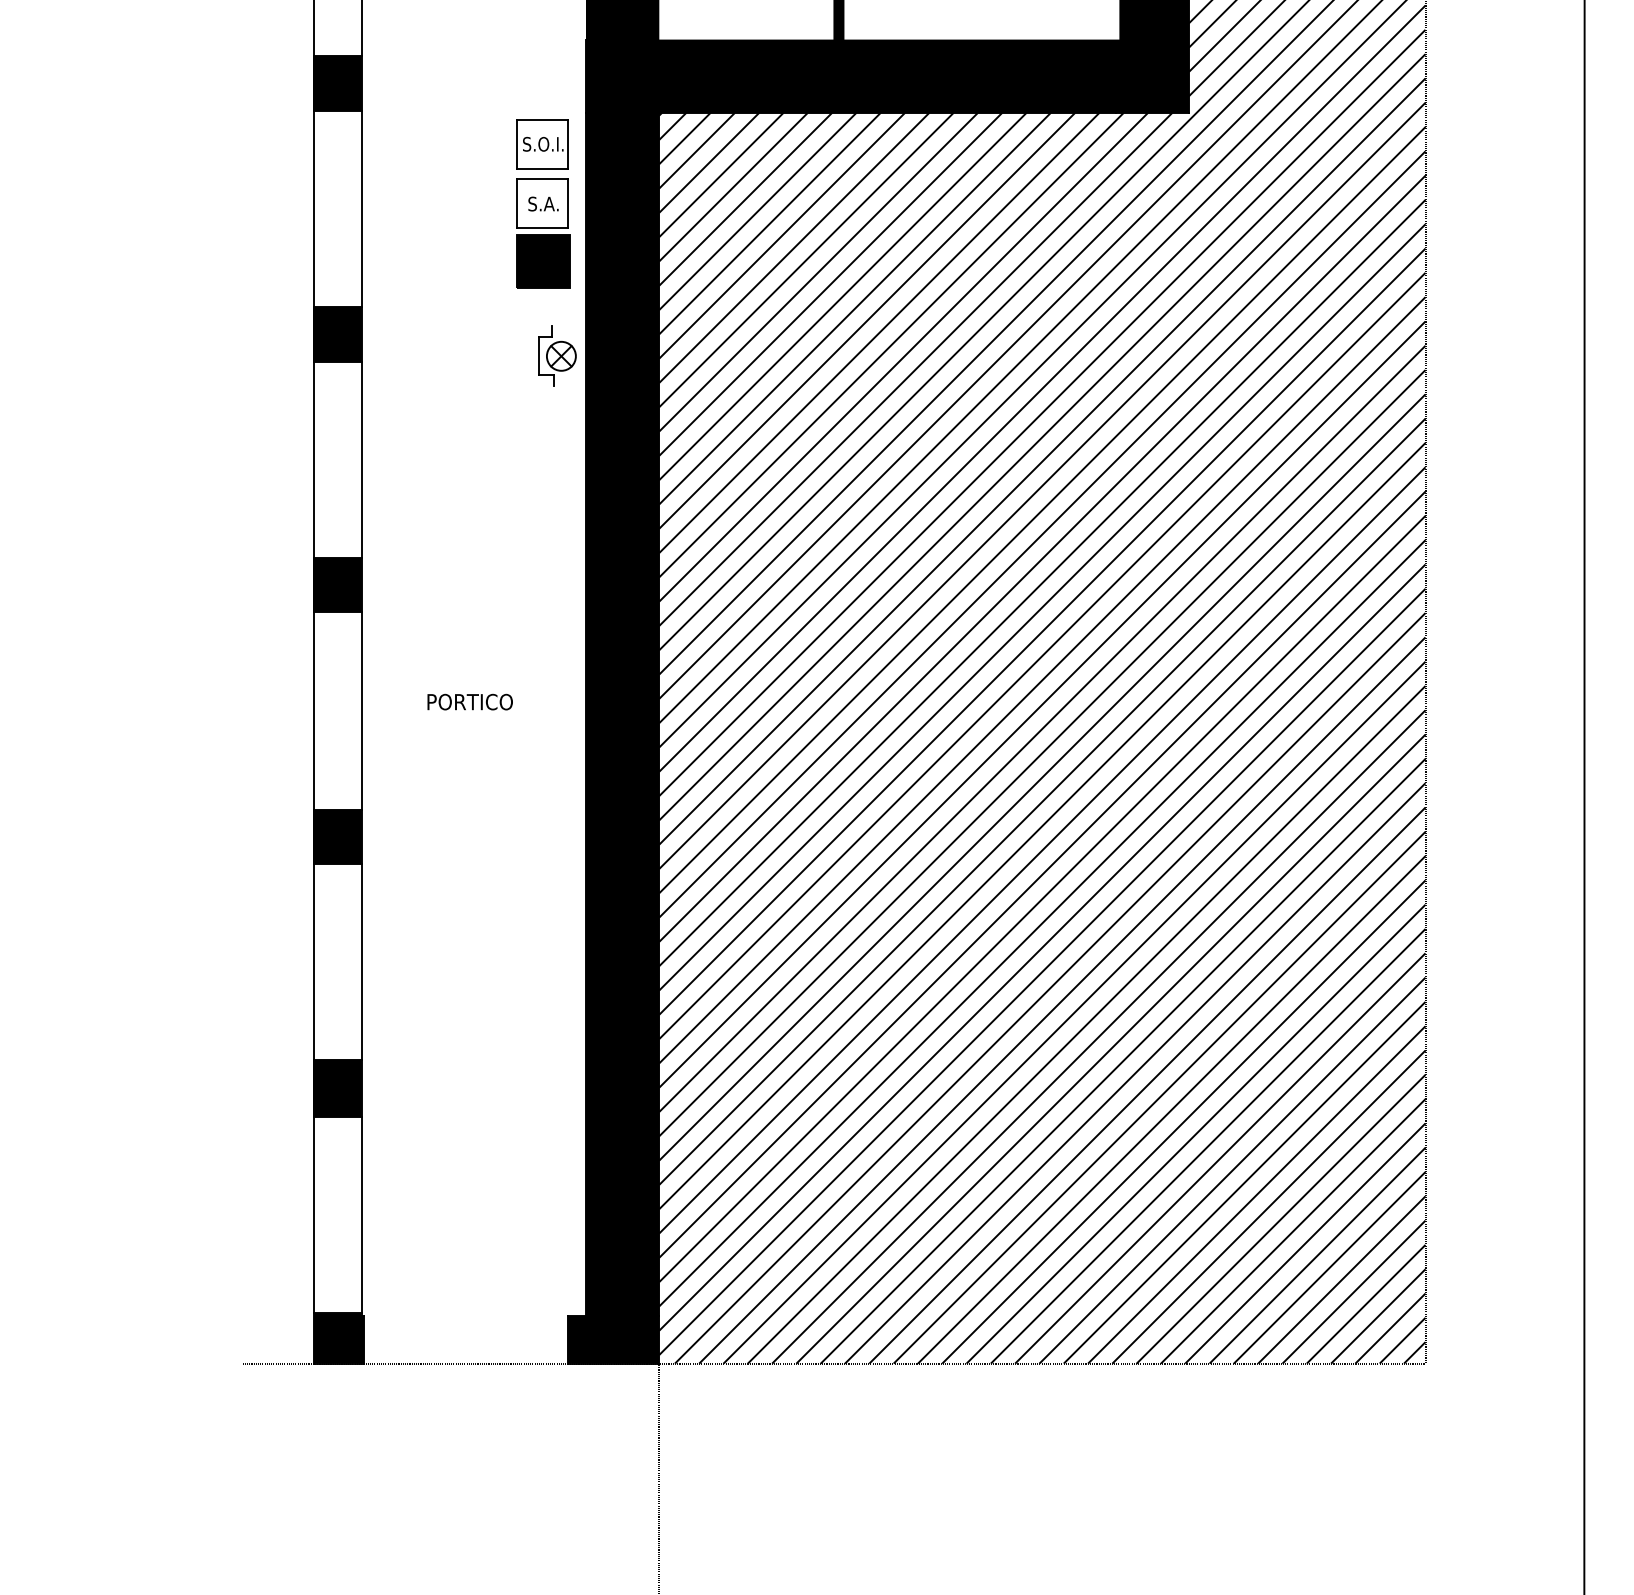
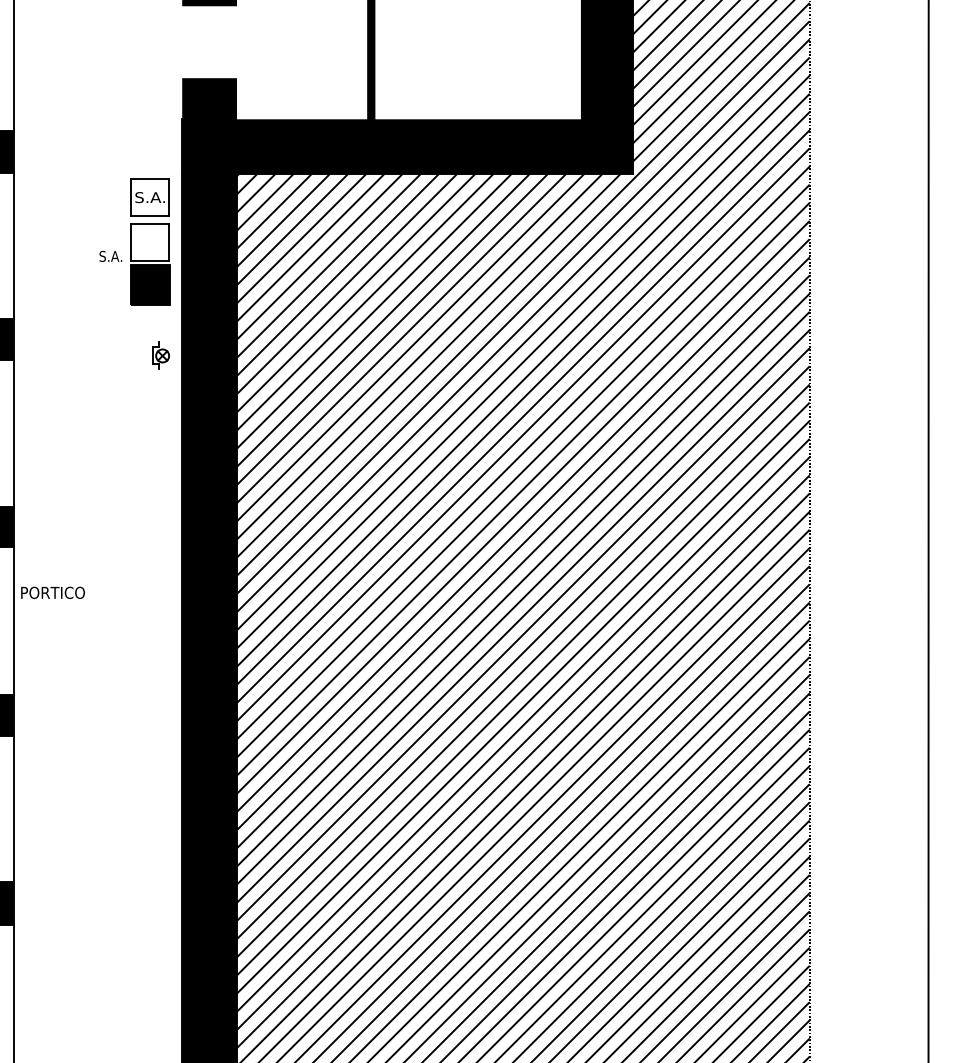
text: (543, 143) -> (150, 196), S.O.I. -> S.A.
text: (543, 203) -> (110, 256), moved
part: (557, 355) -> (160, 355), size x0.6
text: (469, 701) -> (52, 592), moved

